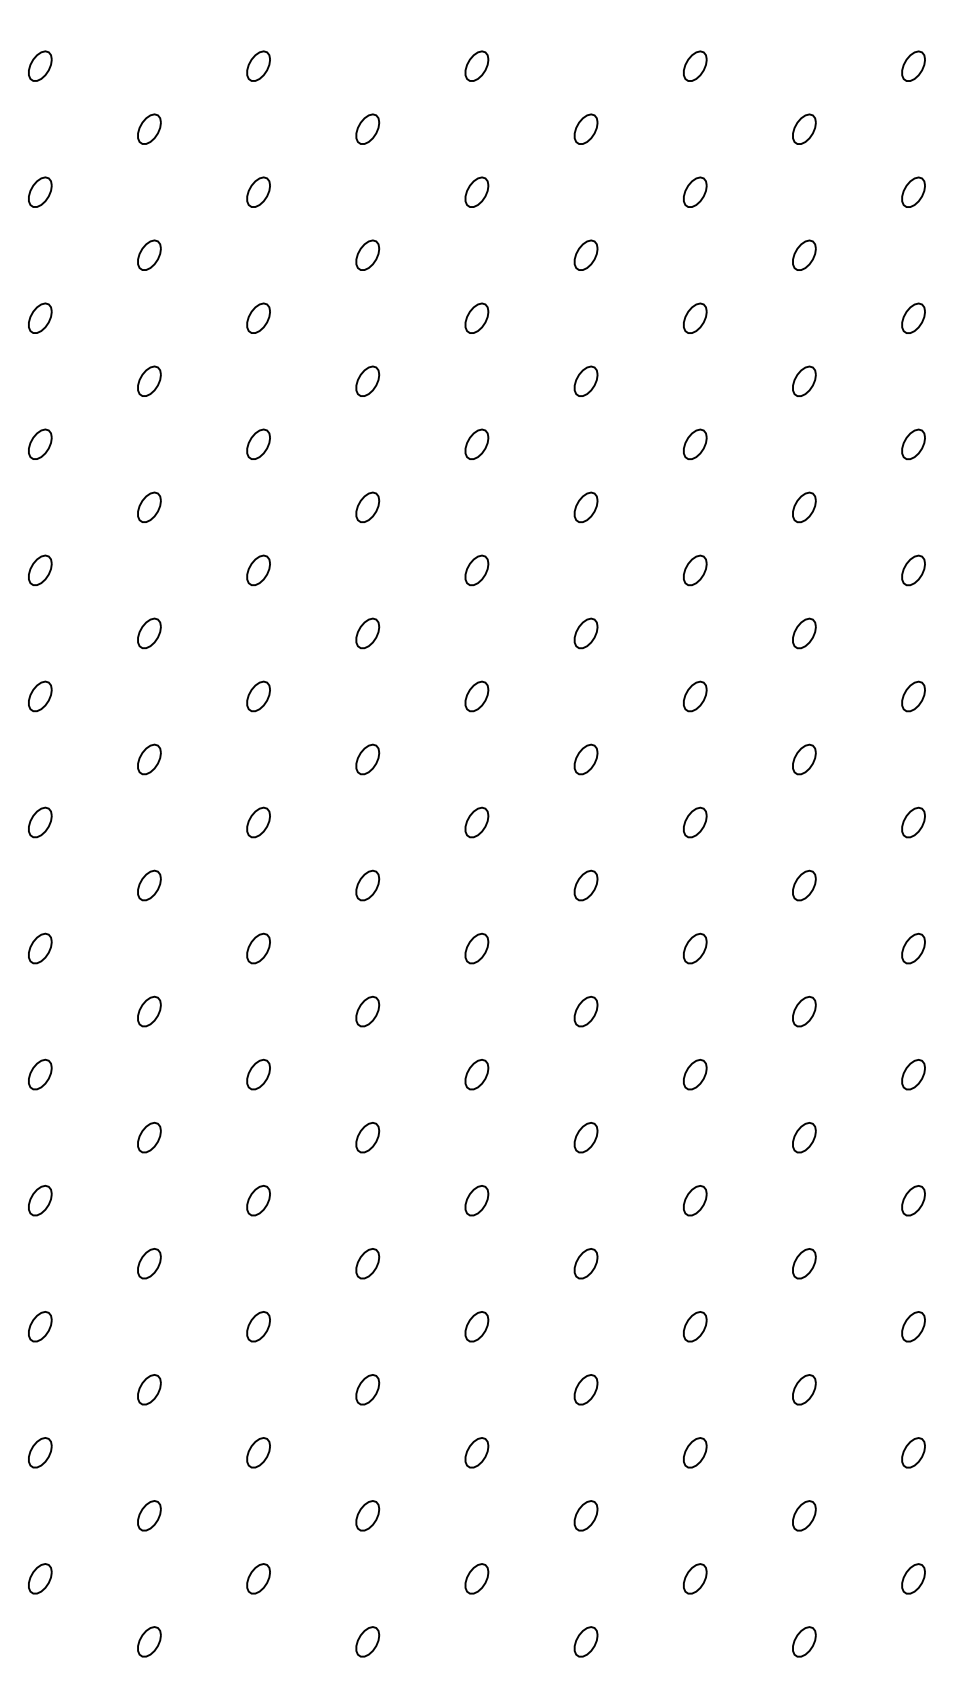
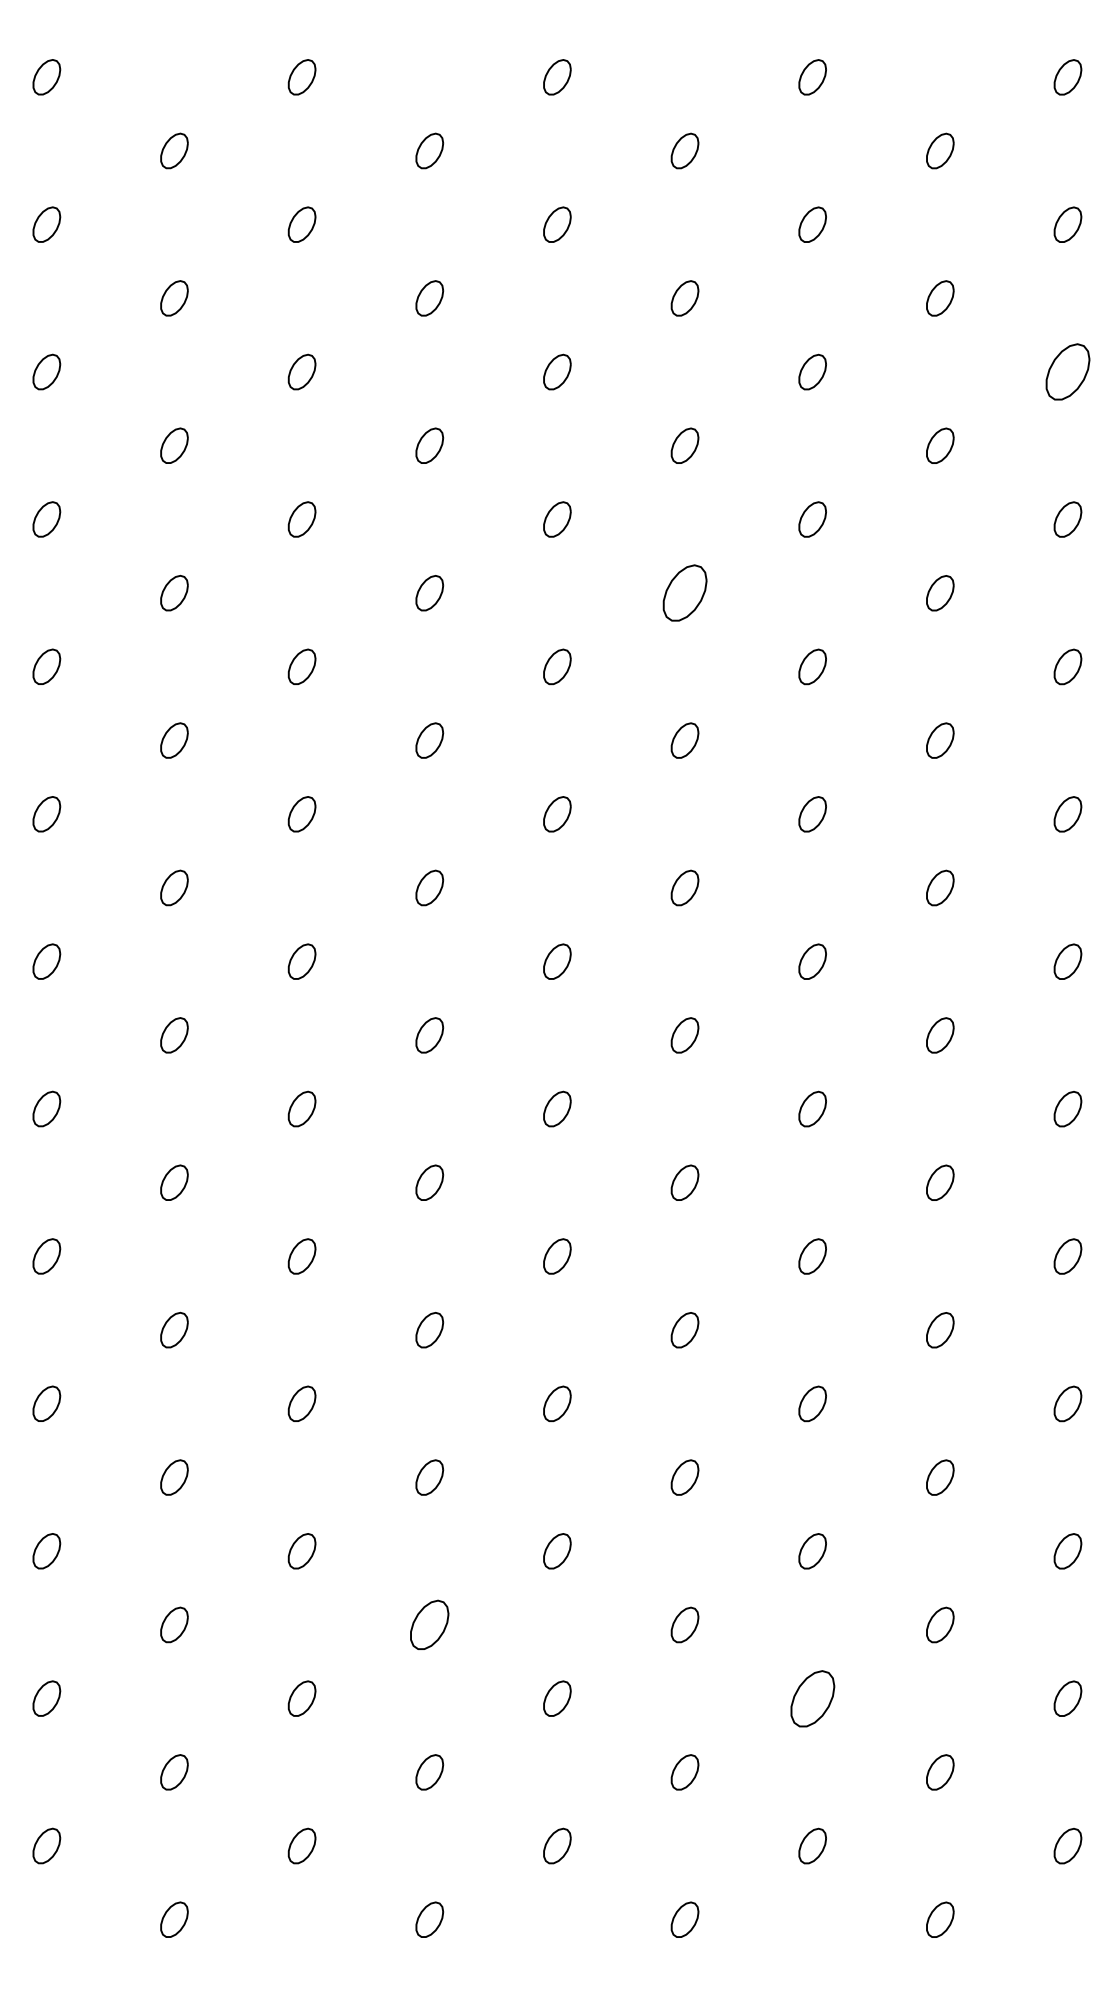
part: (913, 318) -> (1067, 372), size x1.6
part: (585, 507) -> (684, 593), size x1.6
part: (367, 1389) -> (429, 1624), size x1.4
part: (695, 1452) -> (812, 1698), size x1.6

